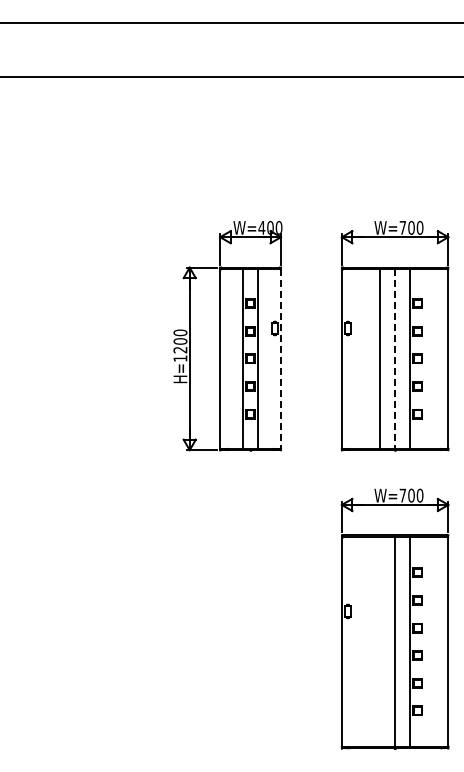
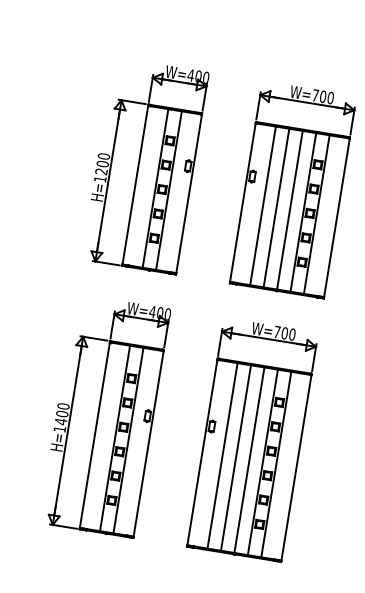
line: (281, 358) -> (189, 193), dashed -> solid
line: (364, 358) -> (262, 205), added
line: (395, 358) -> (290, 209), dashed -> solid
line: (425, 358) -> (316, 214), added
part: (227, 618) -> (104, 415), added
line: (364, 641) -> (222, 455), added
line: (379, 641) -> (235, 457), added
line: (425, 641) -> (276, 464), added

